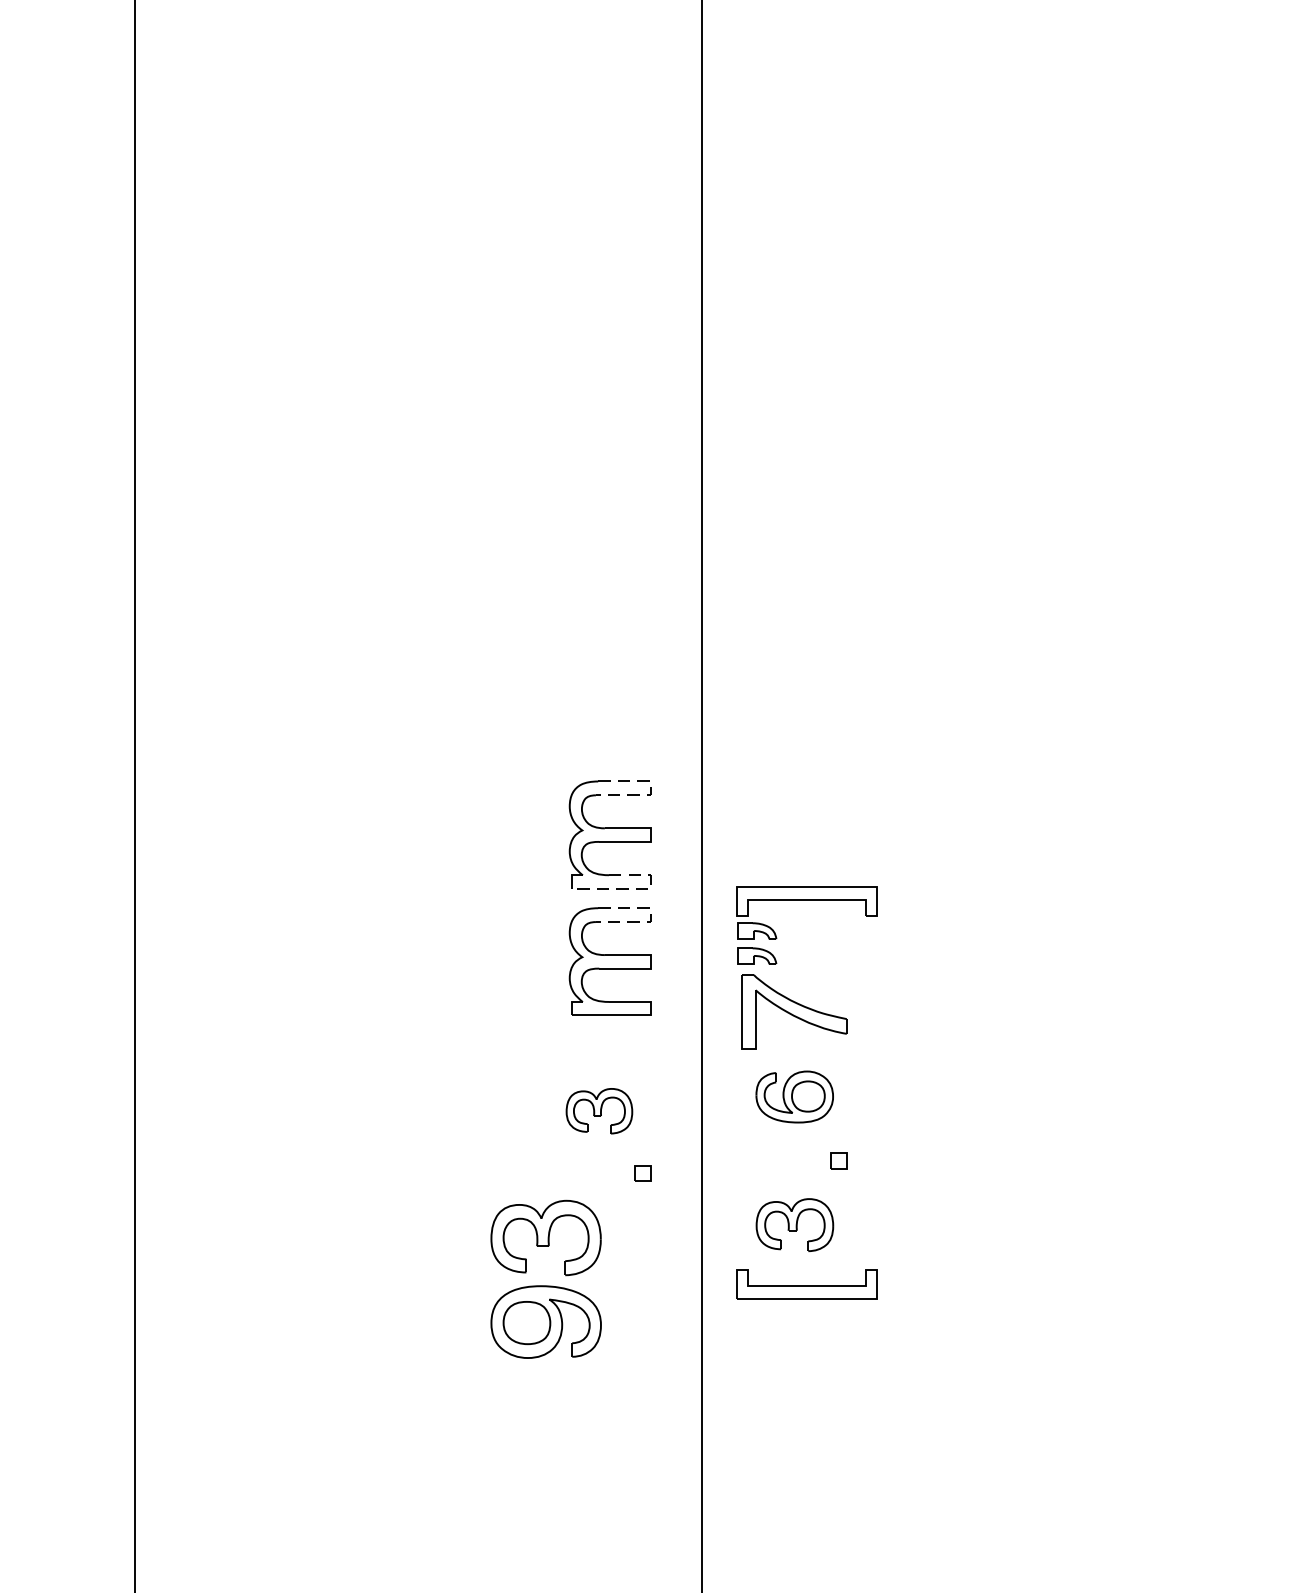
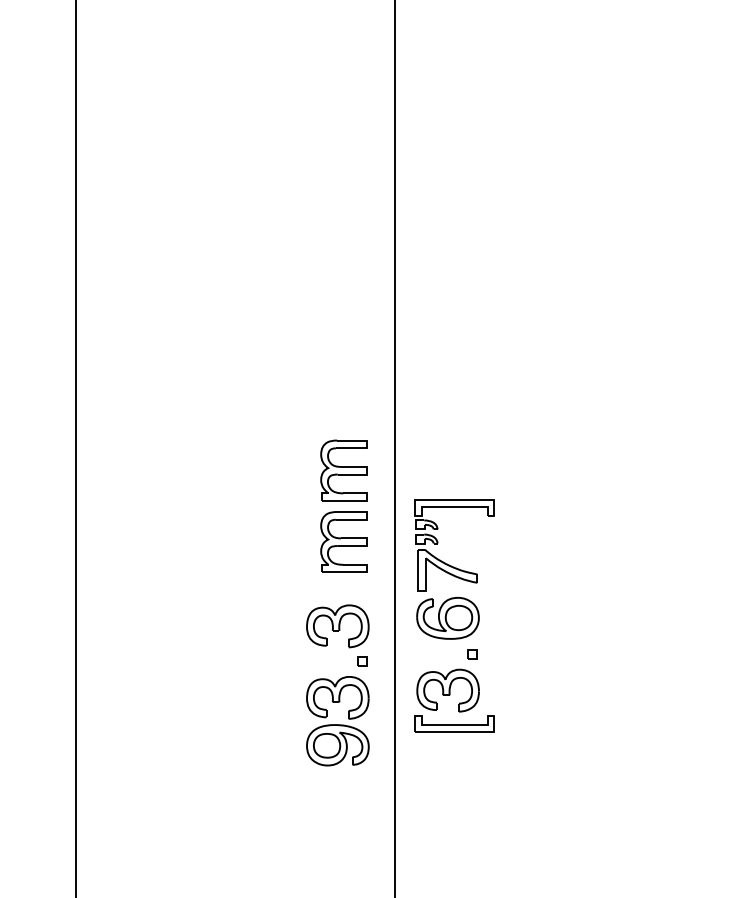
line: (651, 790) -> (367, 445), dashed -> solid
line: (641, 887) -> (361, 500), dashed -> solid
line: (651, 916) -> (367, 516), dashed -> solid
part: (793, 1097) -> (447, 618), size x1.43
part: (598, 1111) -> (337, 626), size x1.67
part: (793, 1224) -> (447, 690), size x1.43
part: (545, 1279) -> (337, 721), moved

